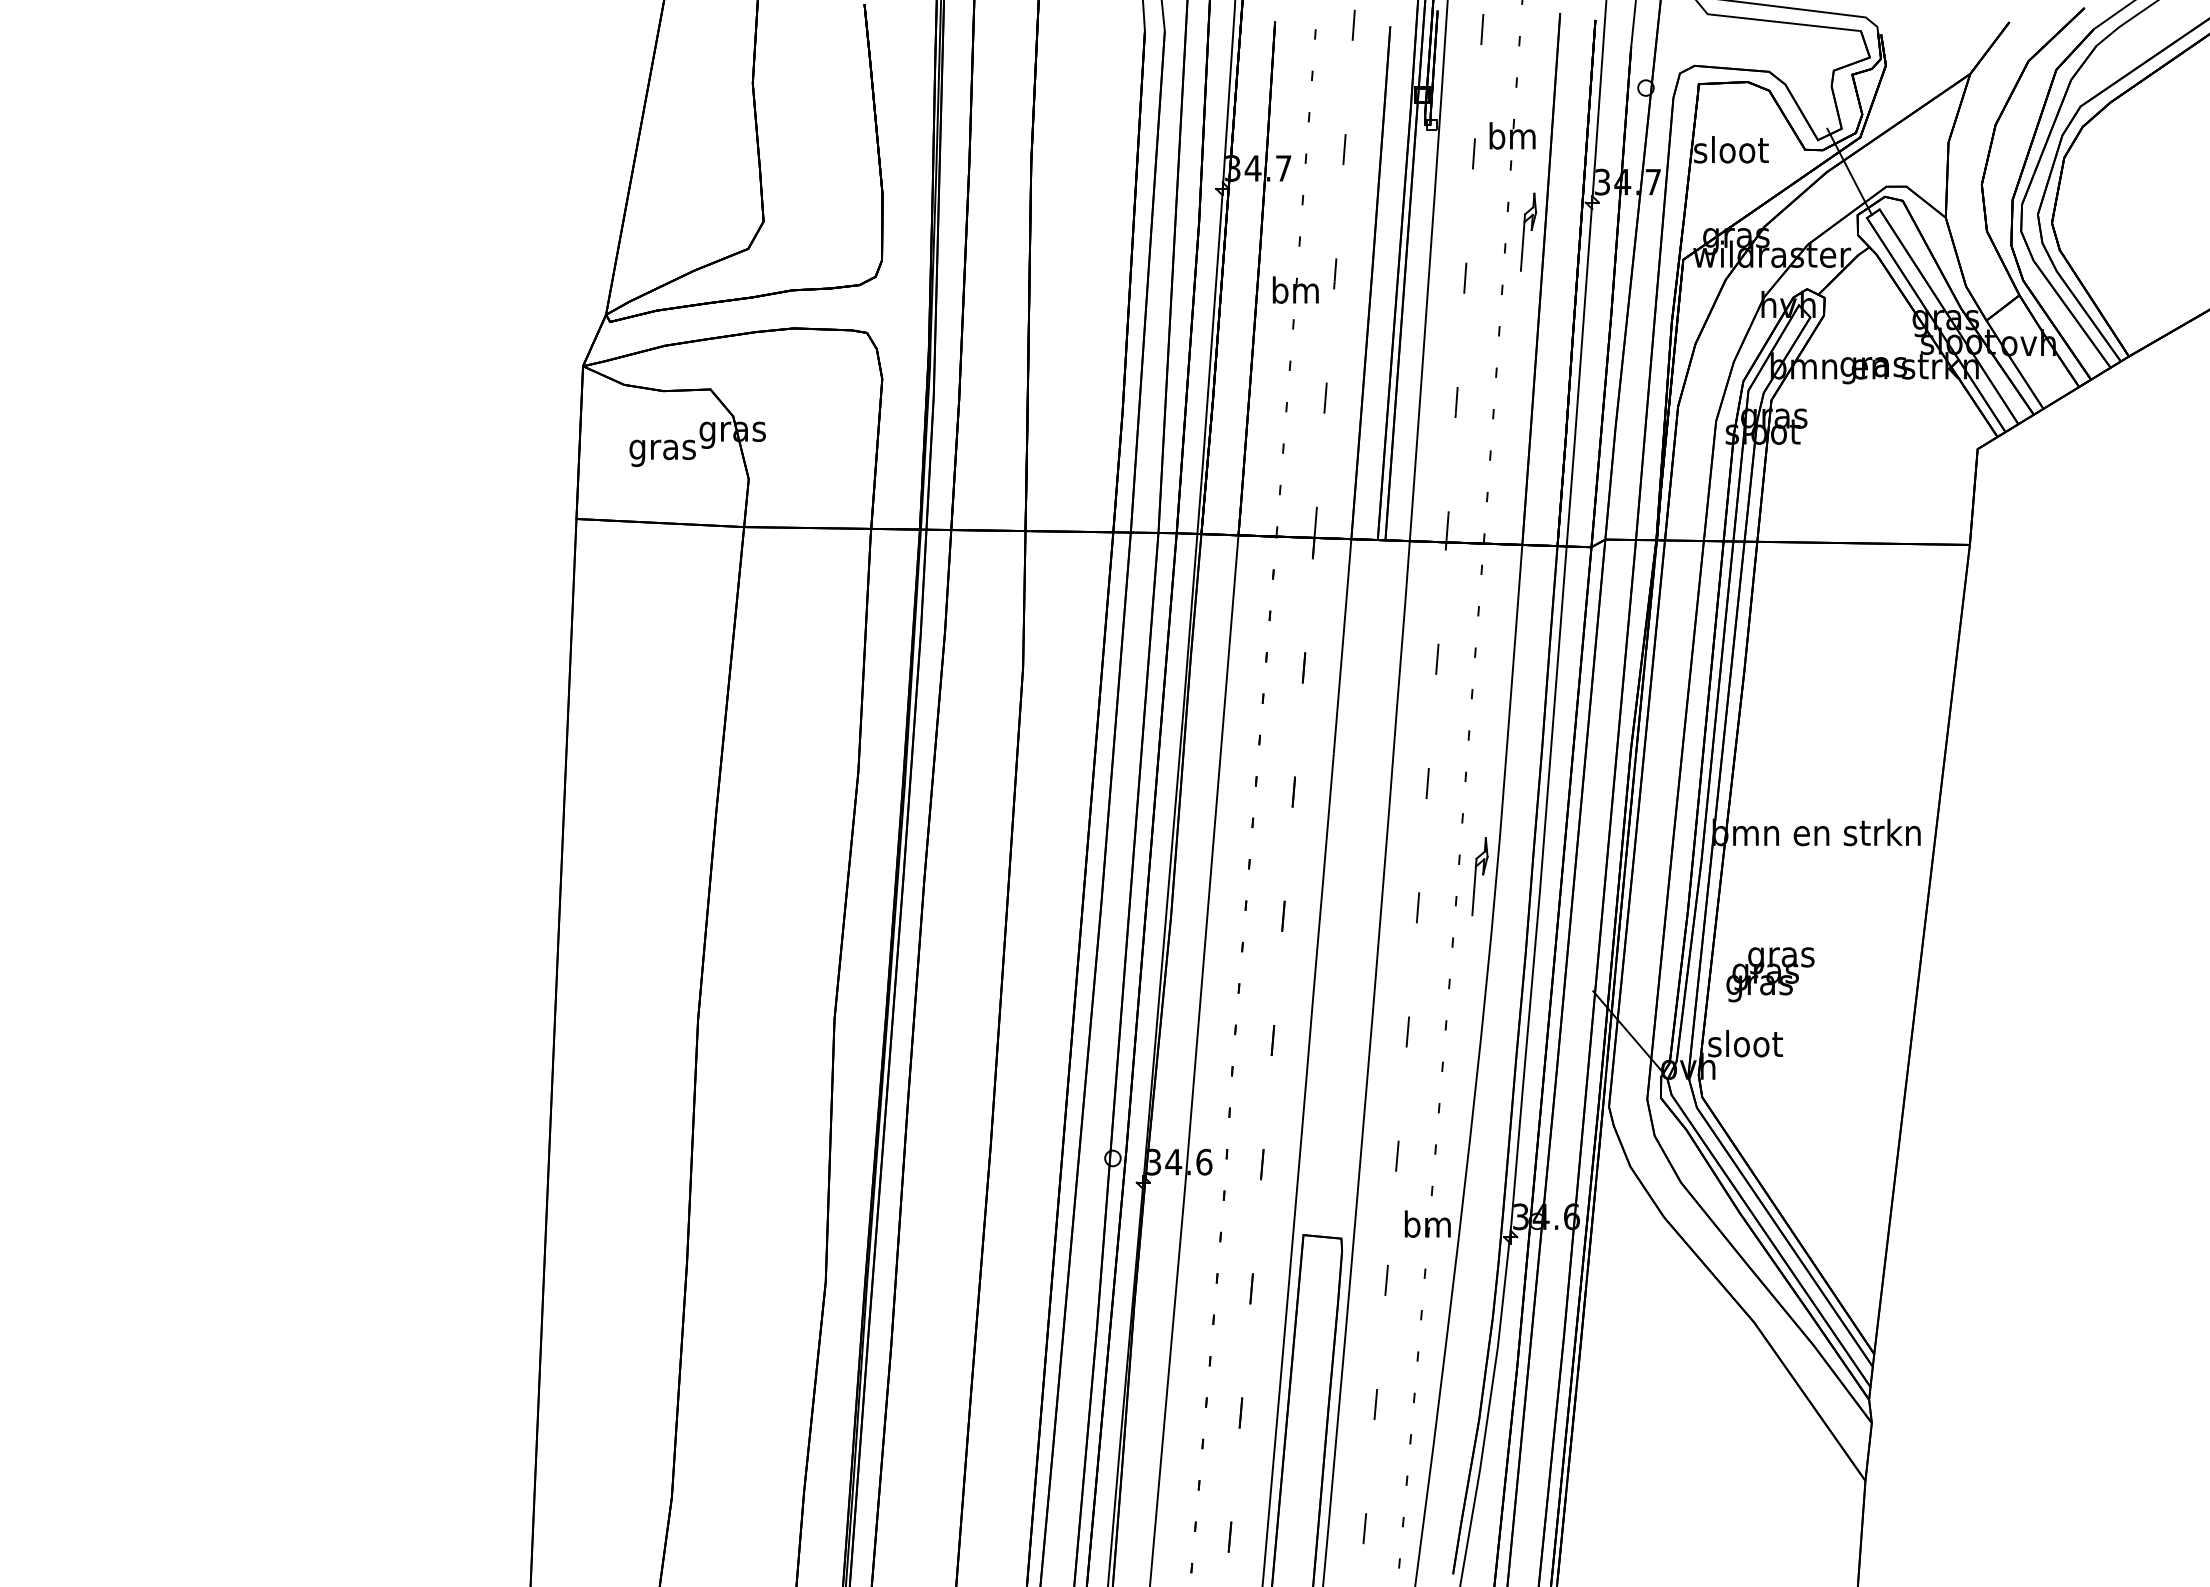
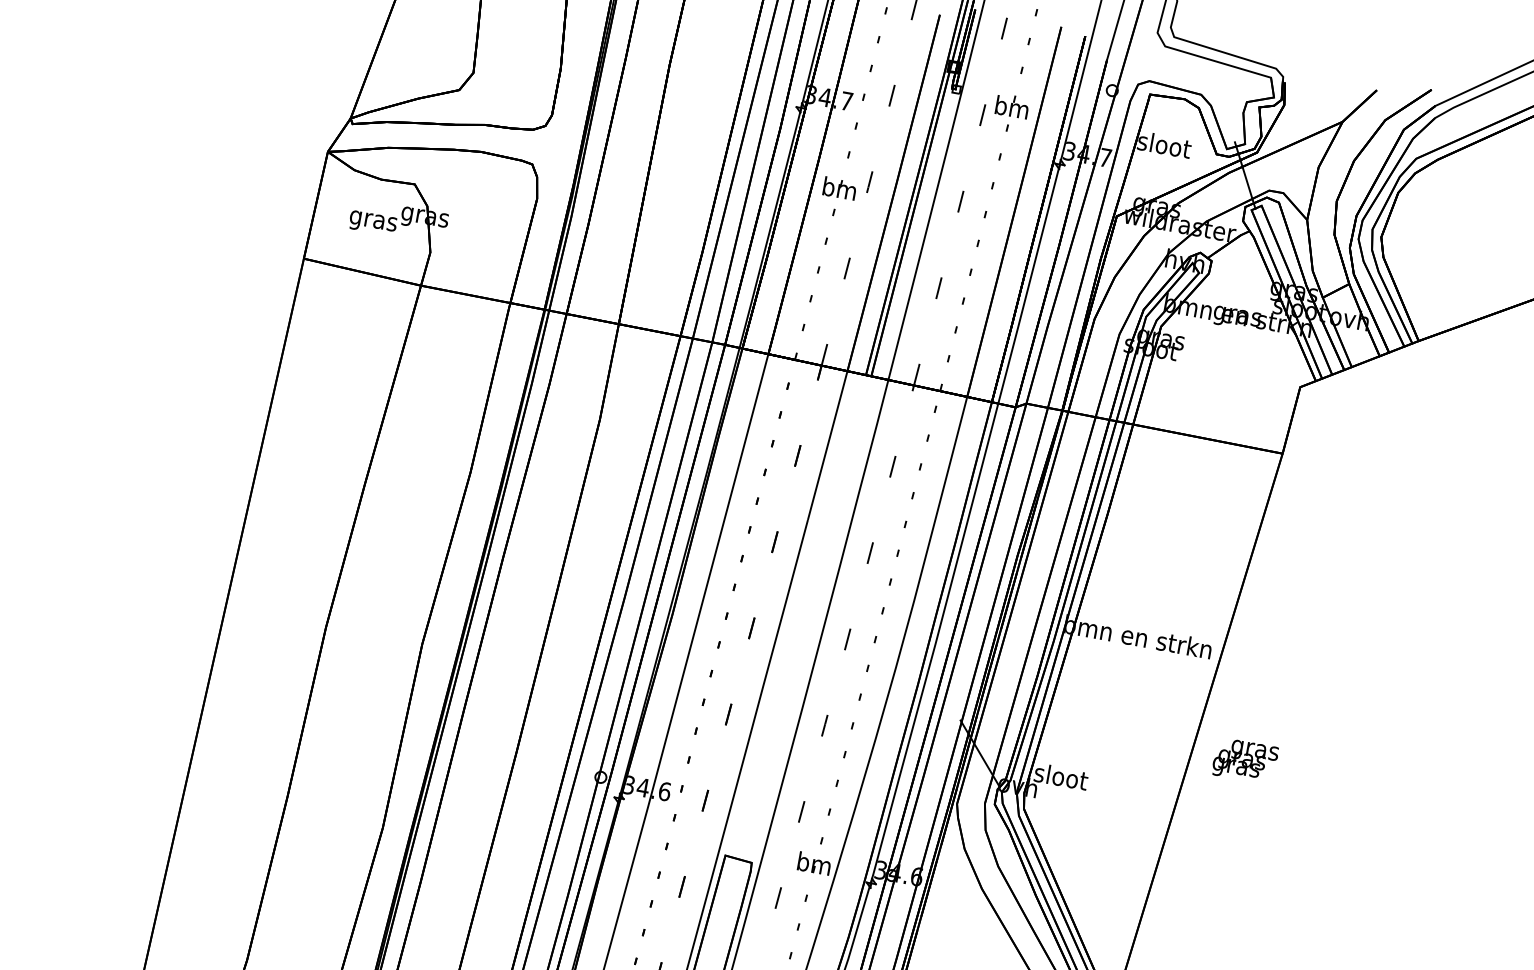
part: (1528, 231) -> (1011, 176), removed
part: (1479, 876) -> (895, 625), removed
text: (1770, 974) -> (1245, 760), moved

